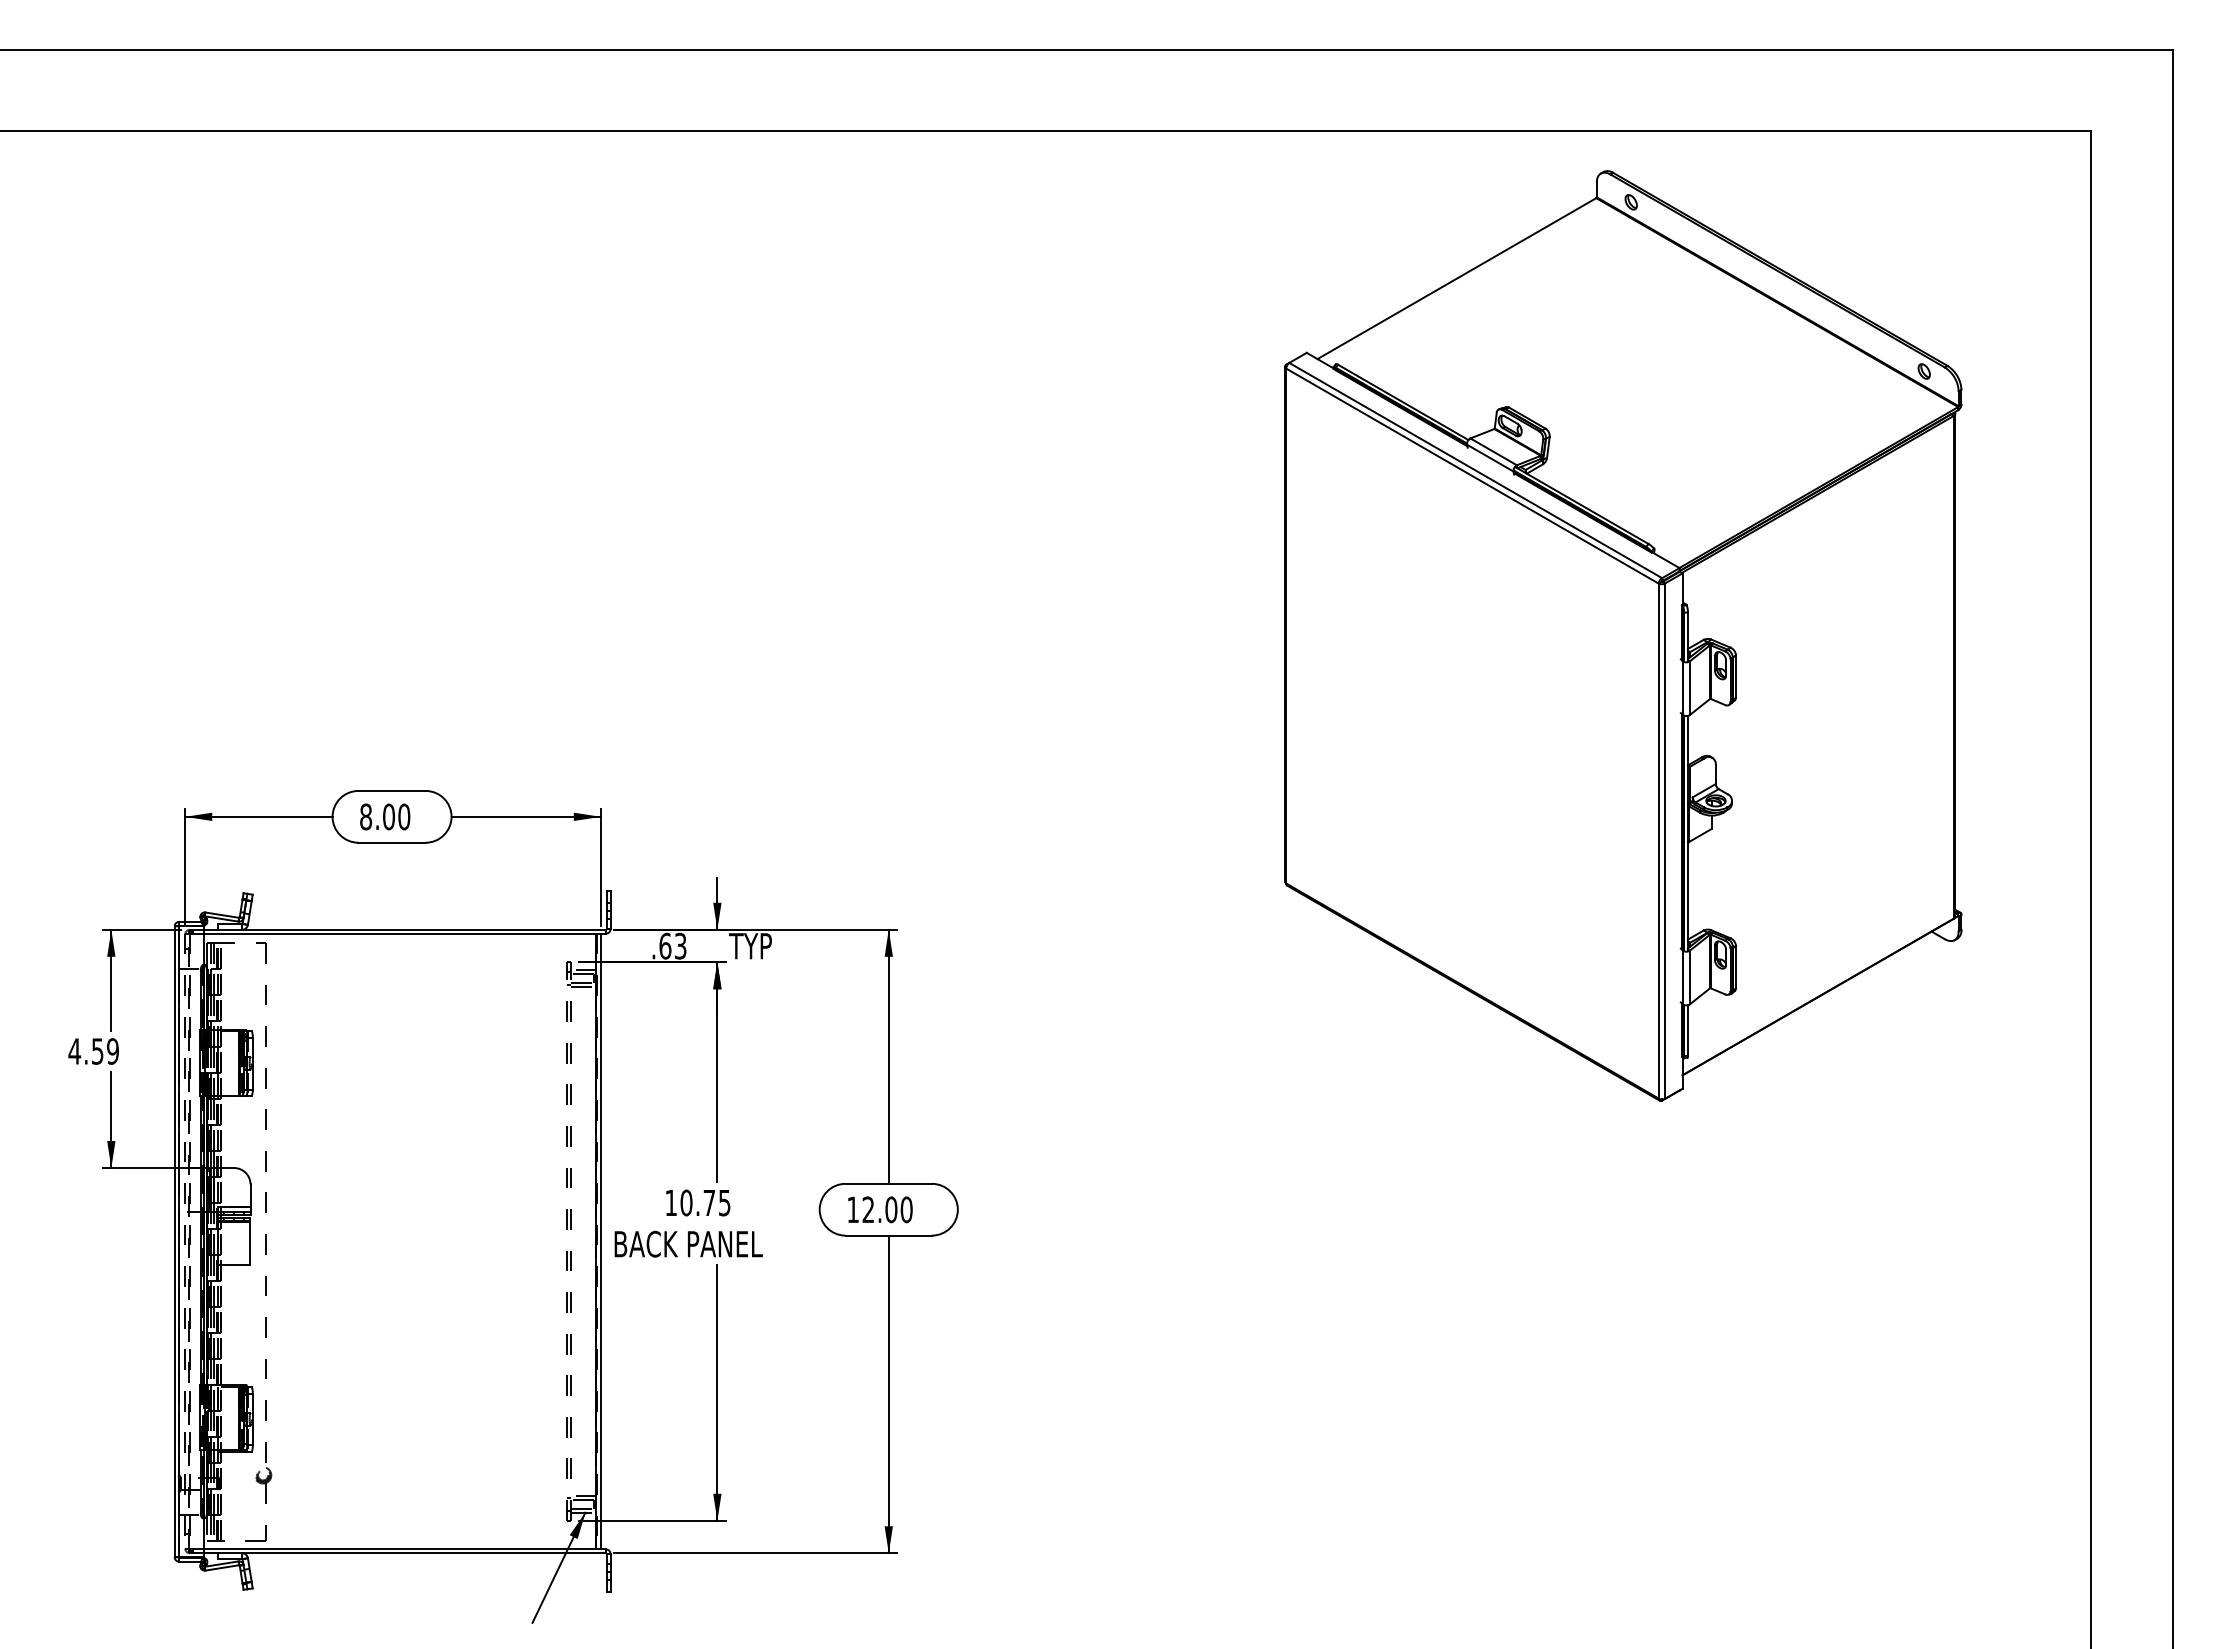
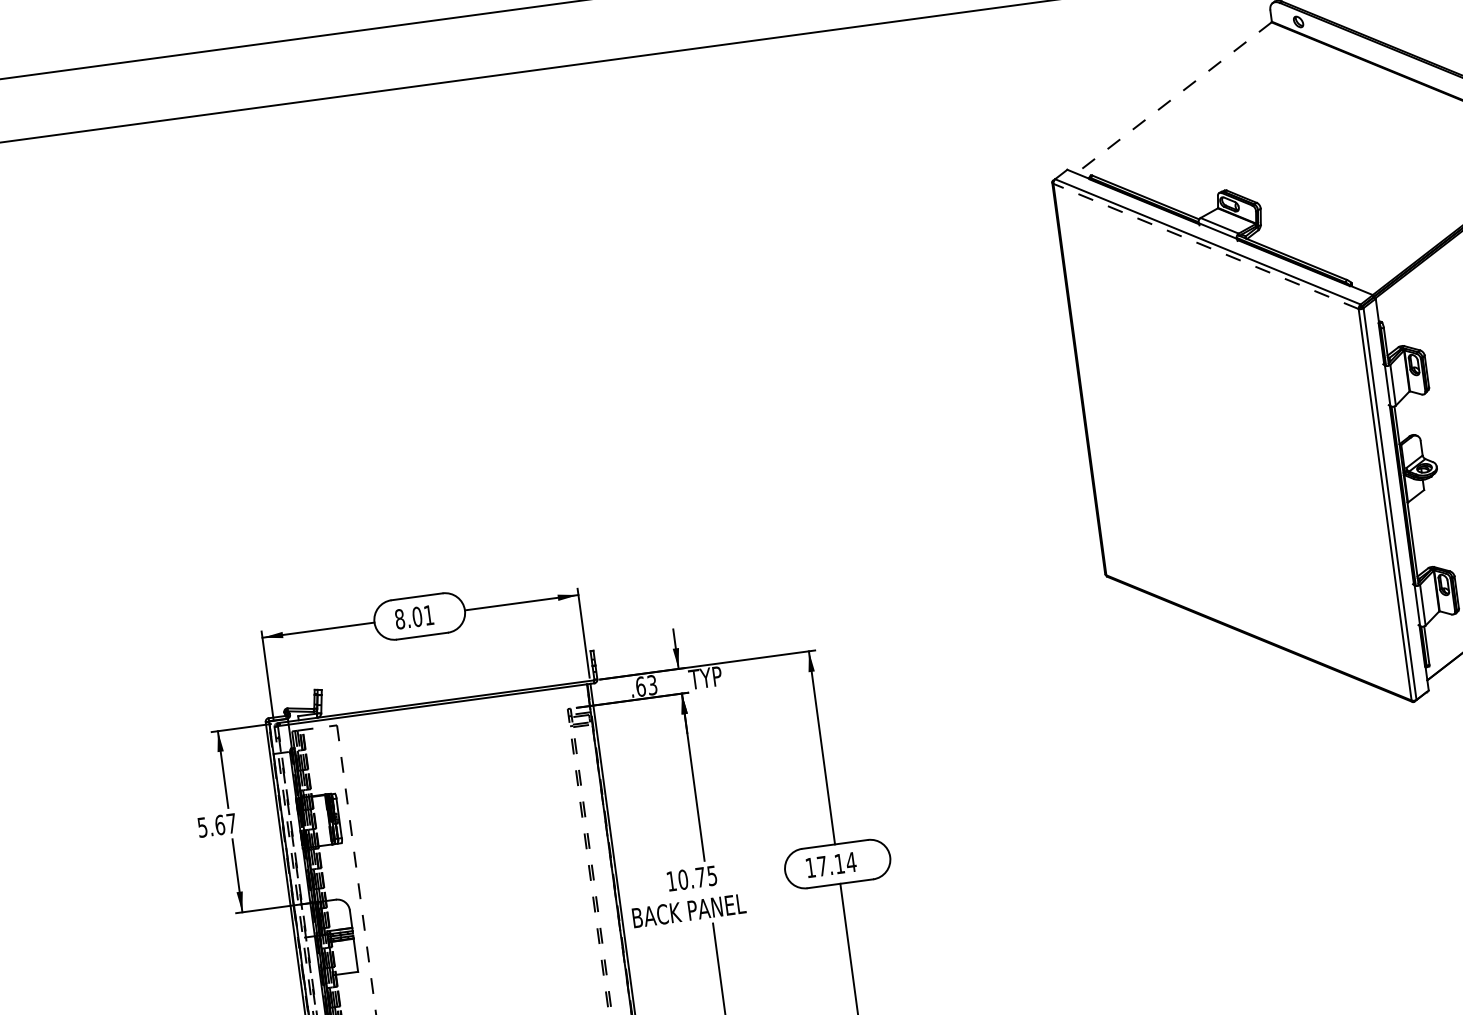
line: (1456, 278) -> (1173, 97), solid -> dashed
line: (1472, 475) -> (1205, 245), solid -> dashed
text: (404, 816) -> (429, 614), 8.00 -> 8.01
text: (93, 1051) -> (216, 825), 4.59 -> 5.67
text: (887, 1209) -> (836, 864), 12.00 -> 17.14

